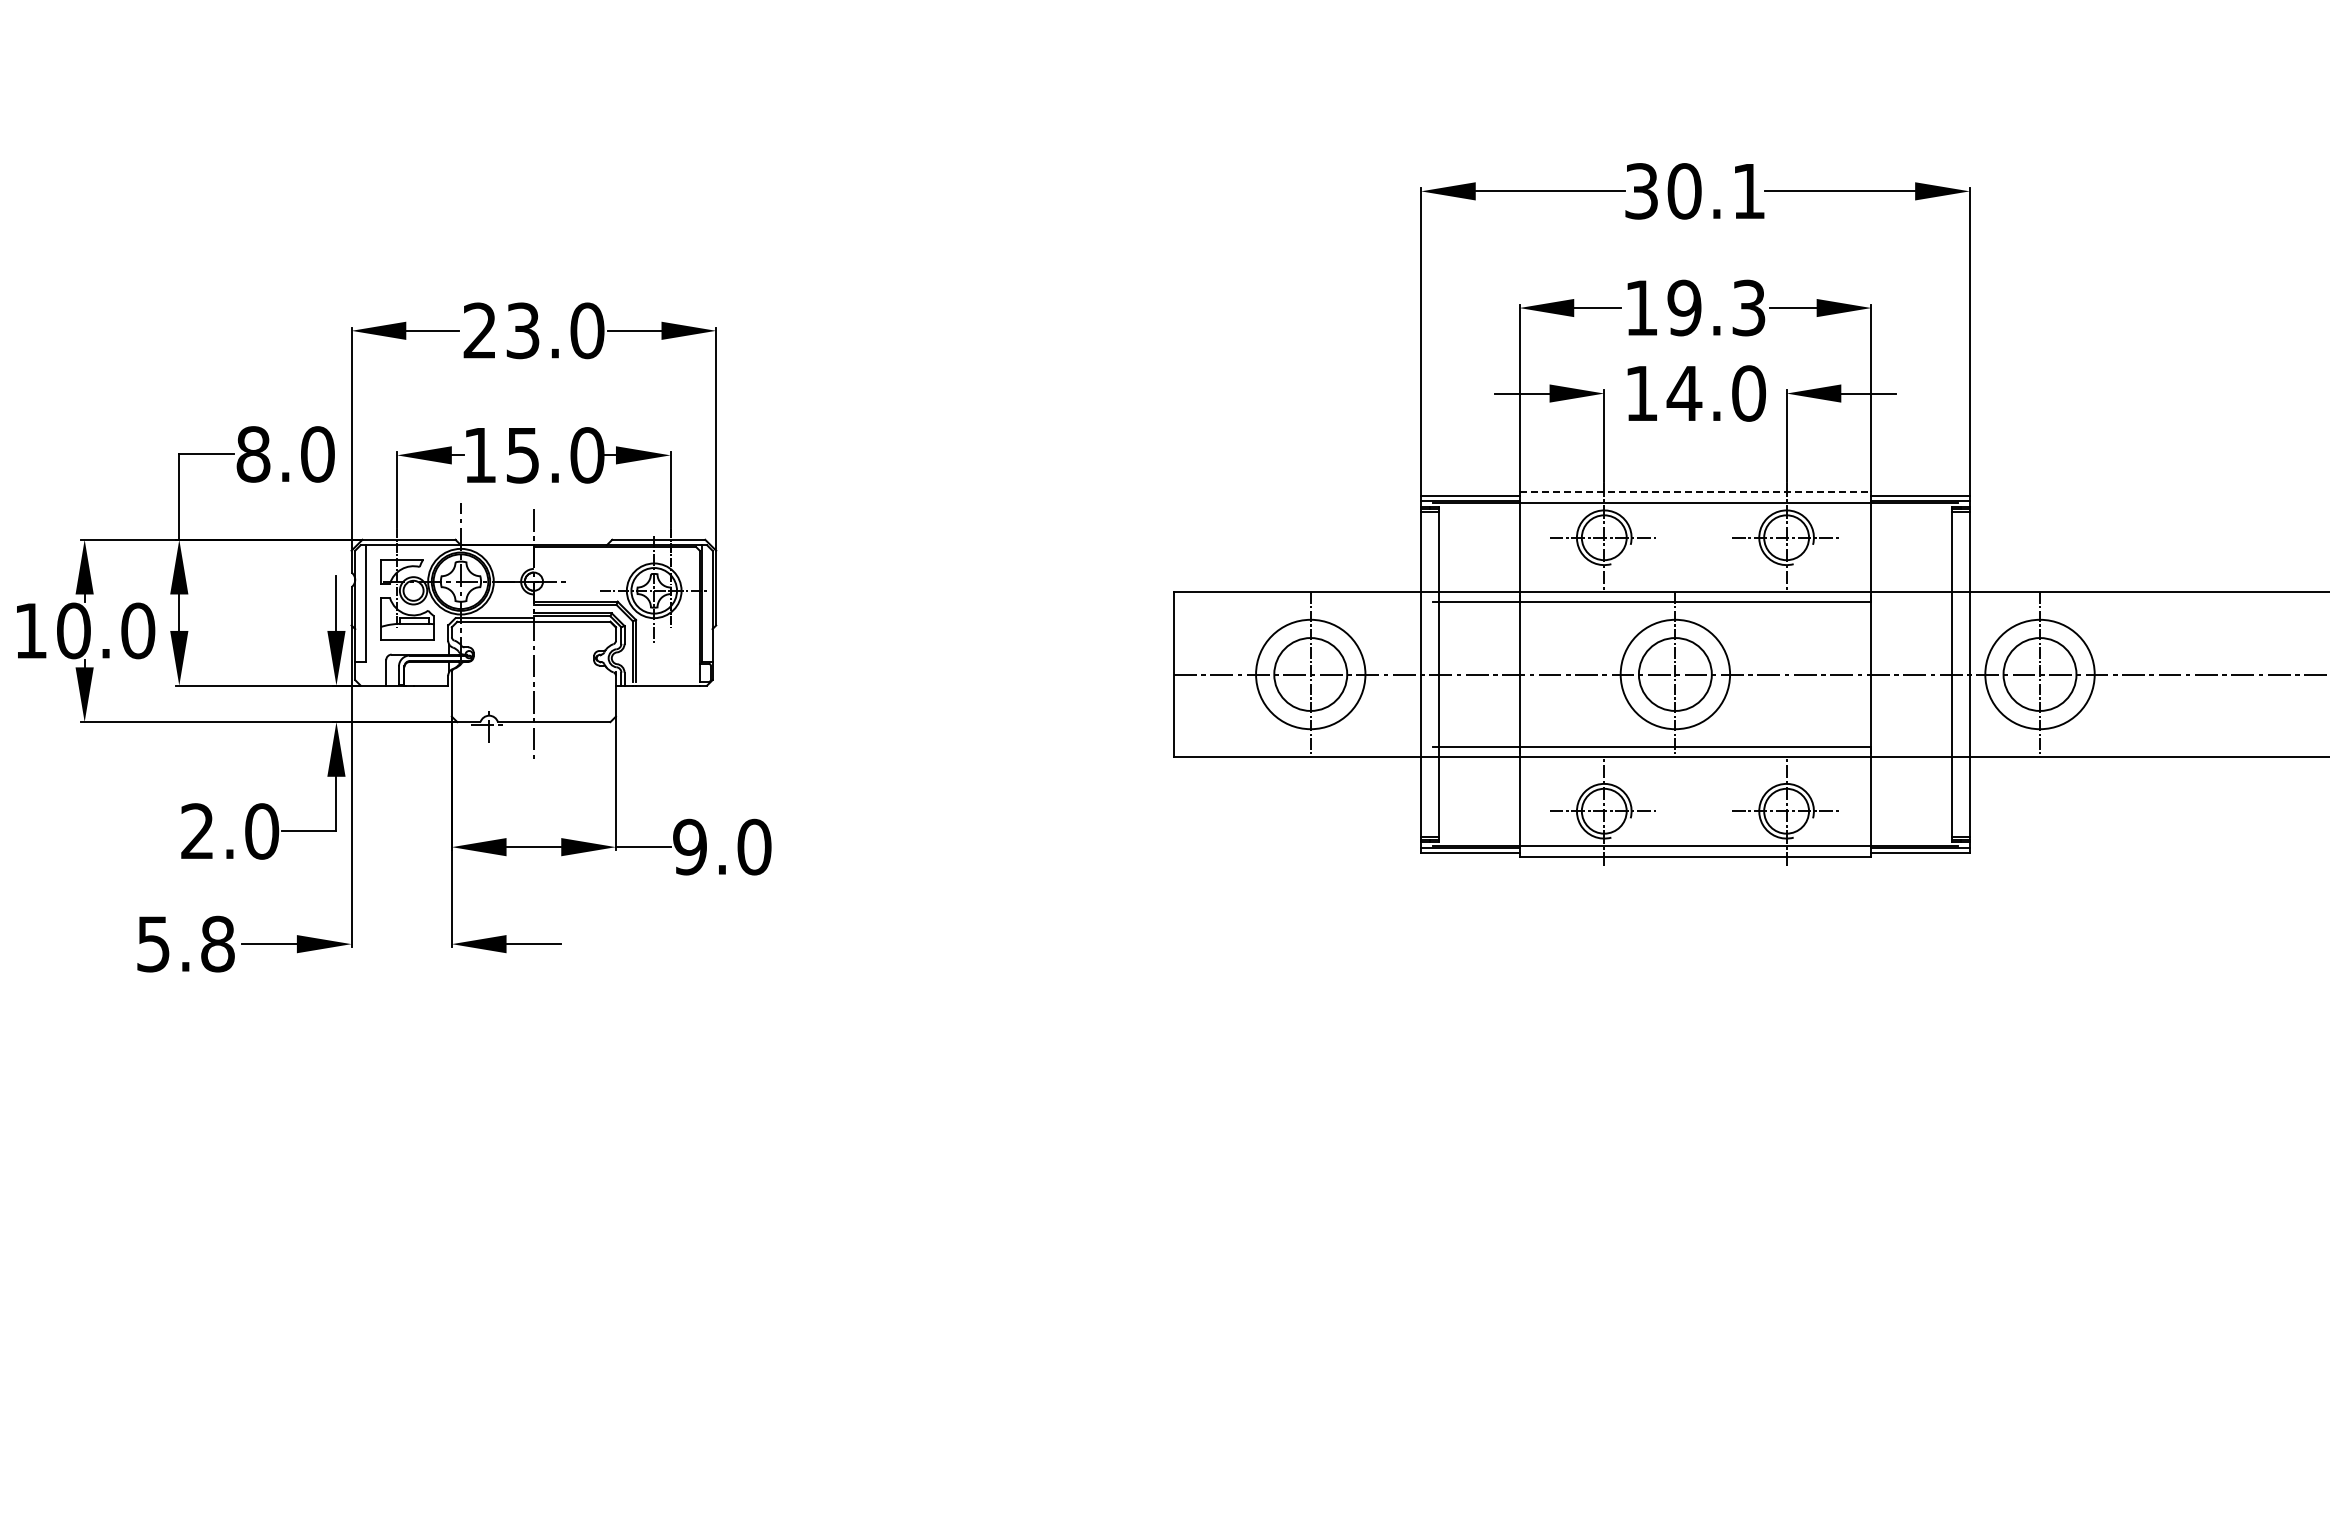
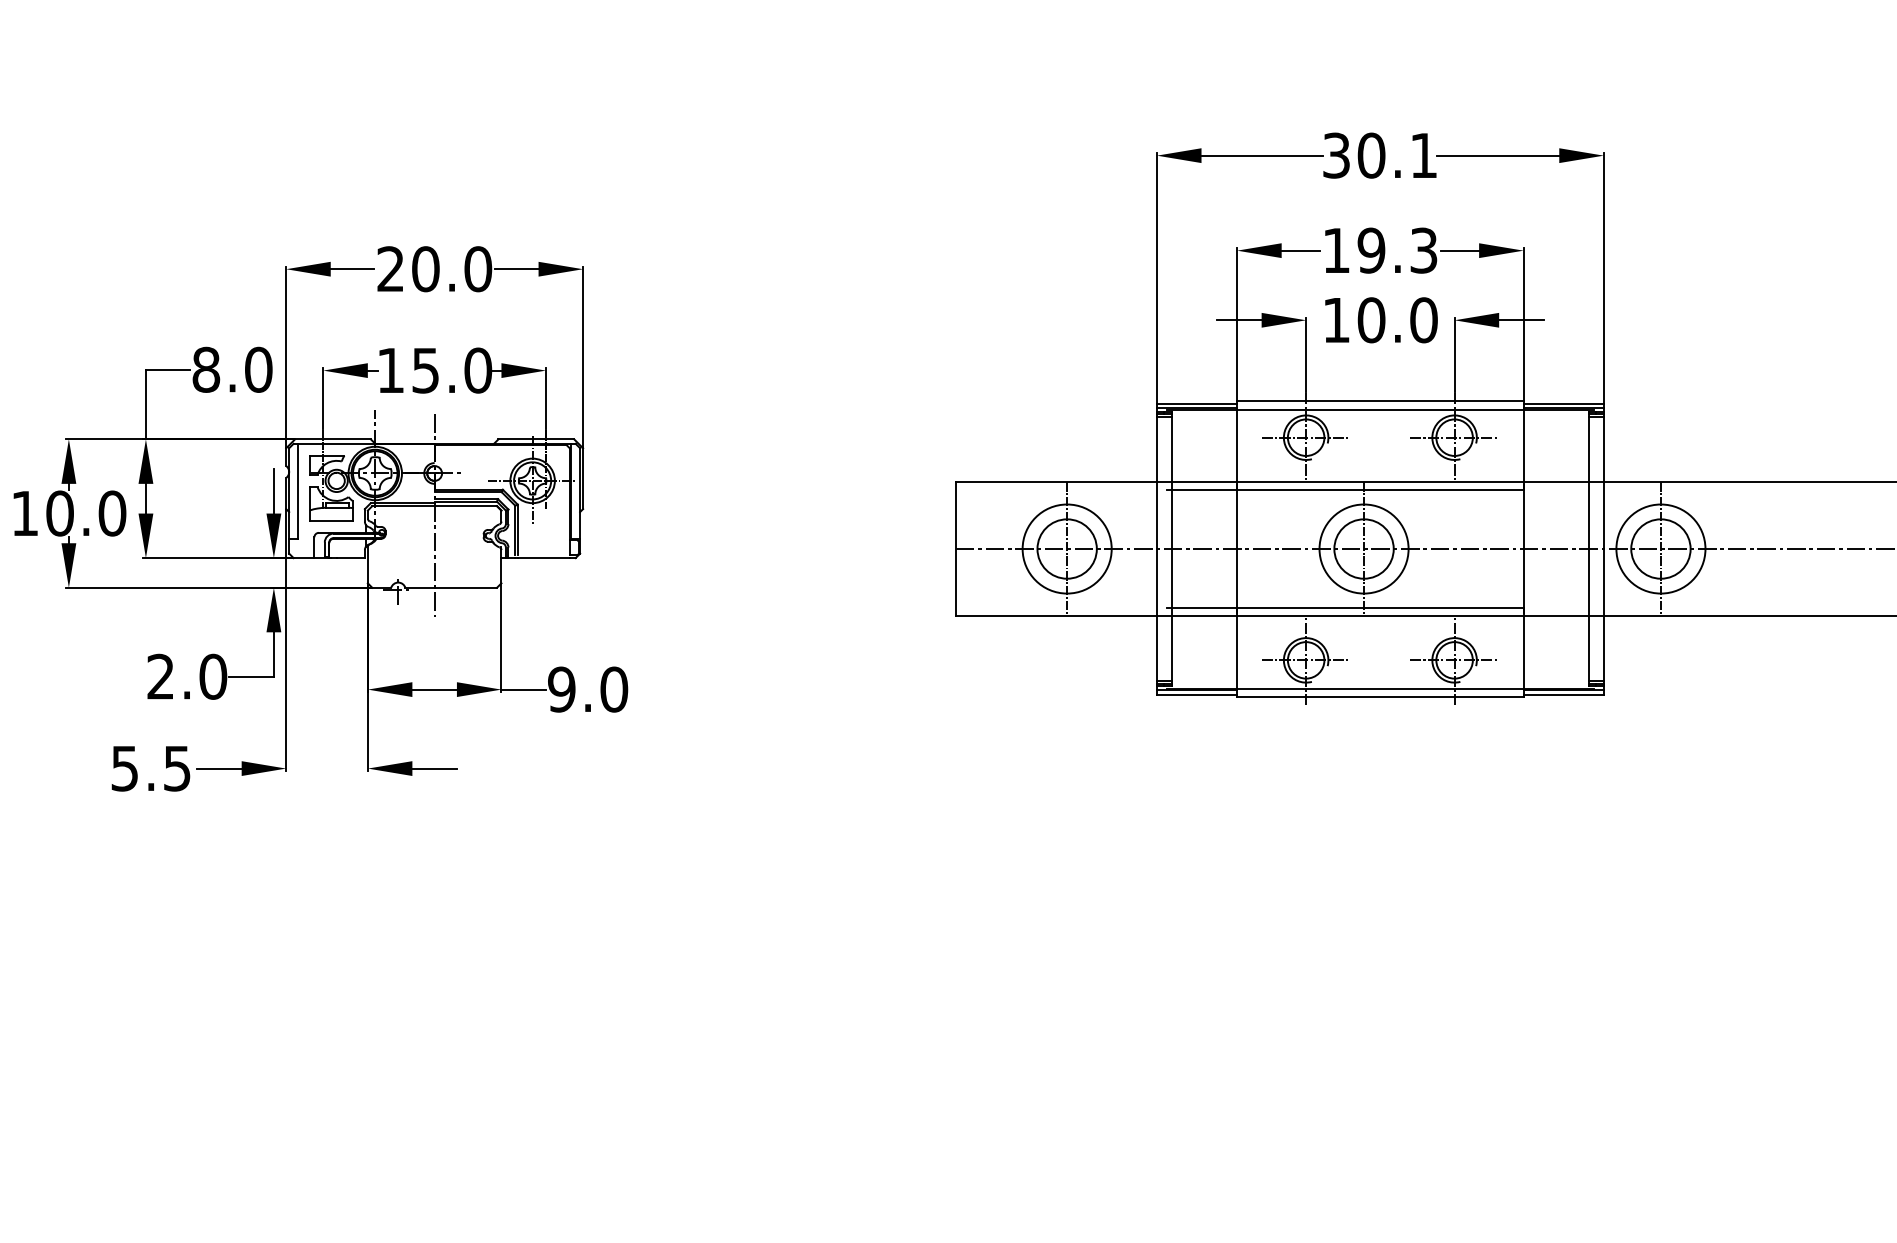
text: (523, 330) -> (426, 268), 23.0 -> 20.0
text: (1684, 393) -> (1371, 320), 14.0 -> 10.0
line: (1695, 492) -> (1380, 400), dashed -> solid
text: (217, 943) -> (177, 768), 5.8 -> 5.5

